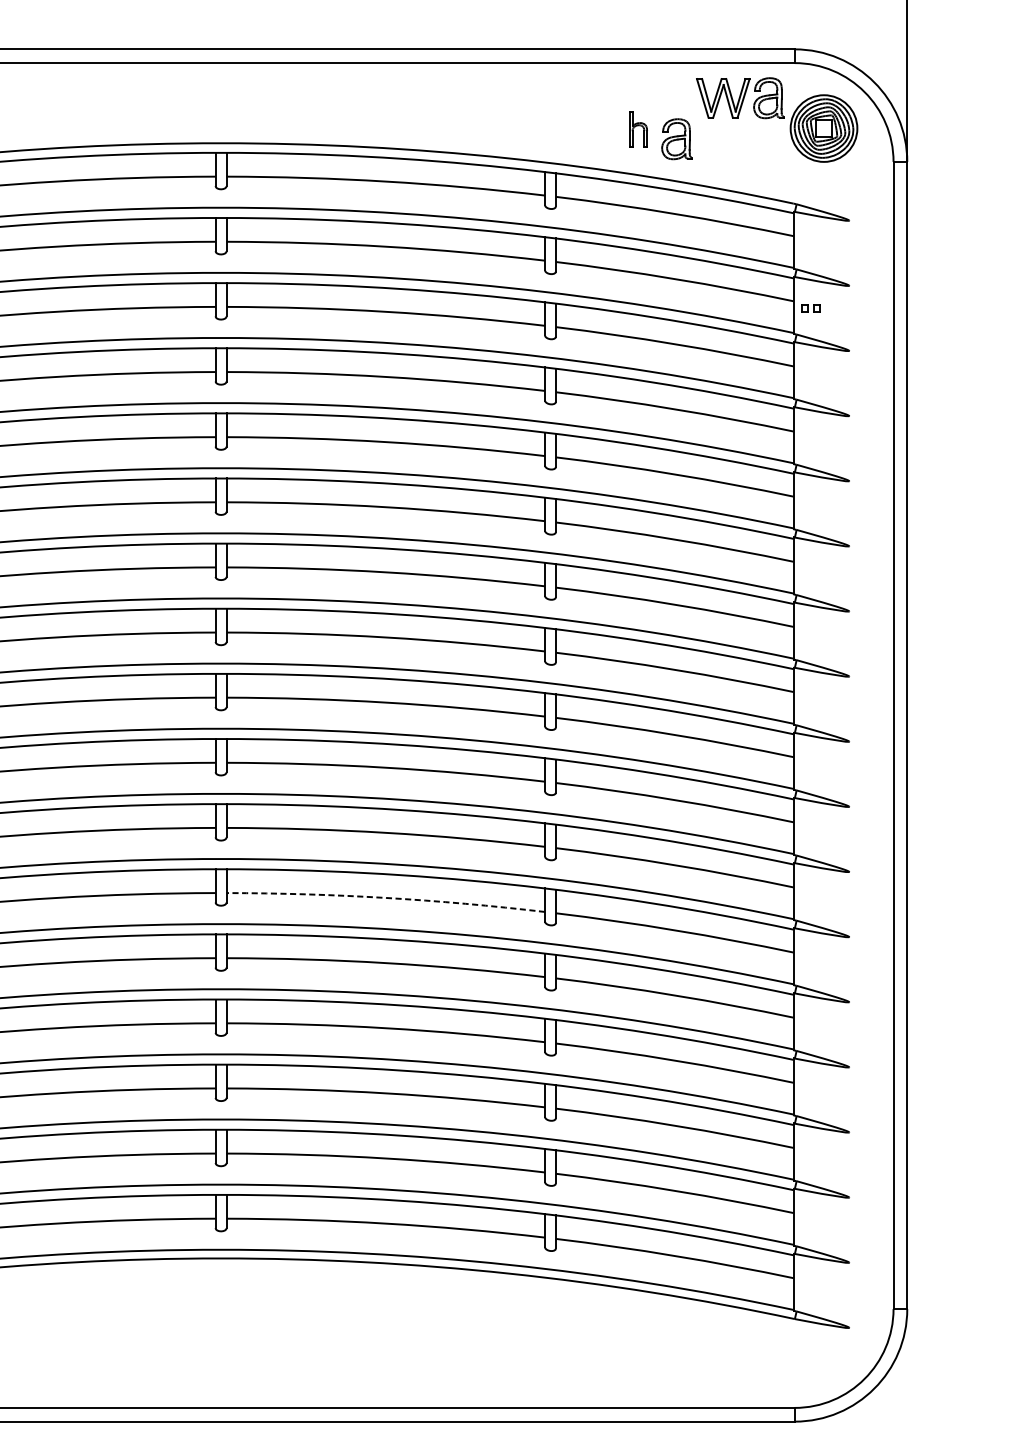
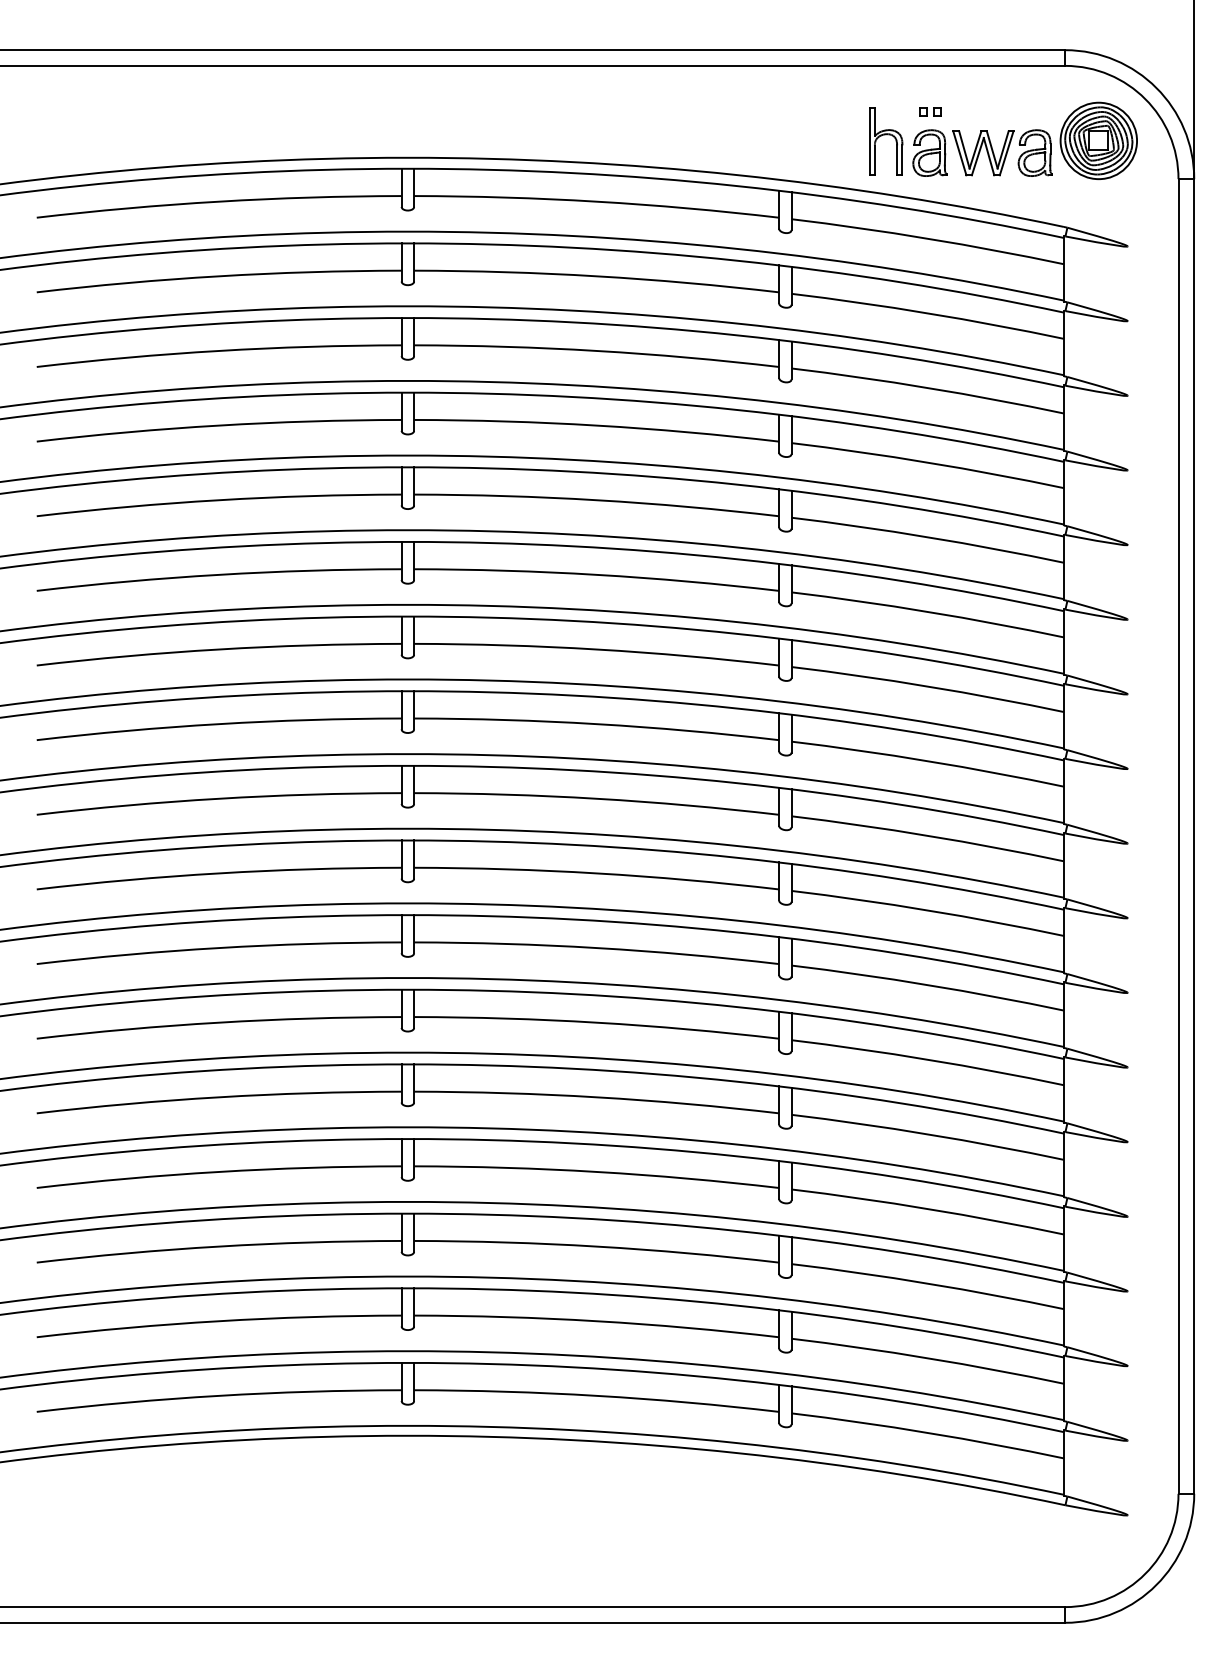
part: (739, 97) -> (1002, 152), moved
part: (638, 129) -> (886, 141), size x1.67
part: (810, 307) -> (930, 111), moved
arc: (385, 897) -> (596, 1022), dashed -> solid

